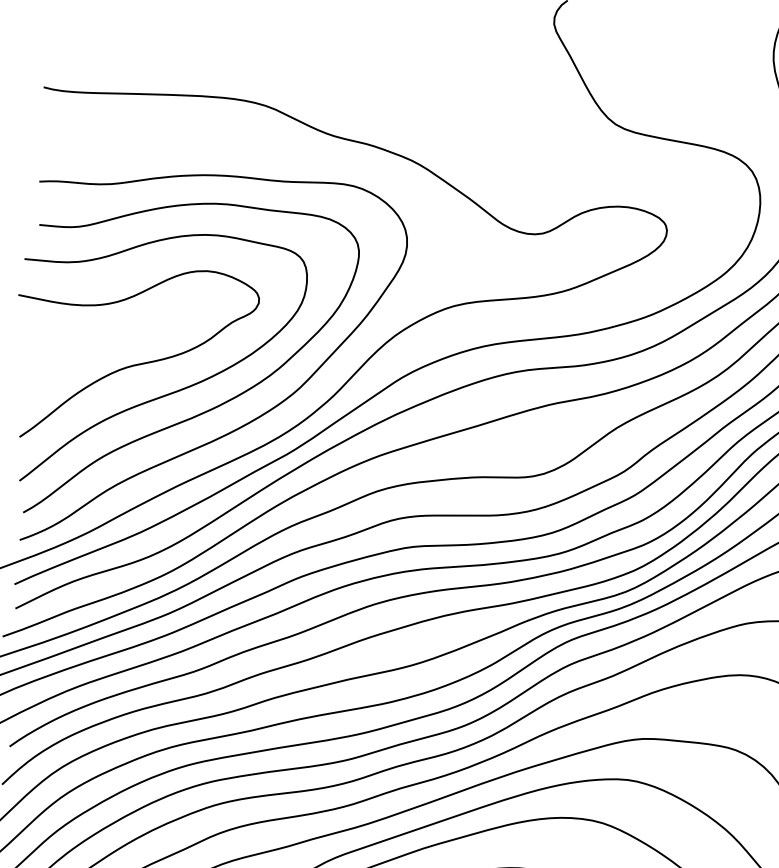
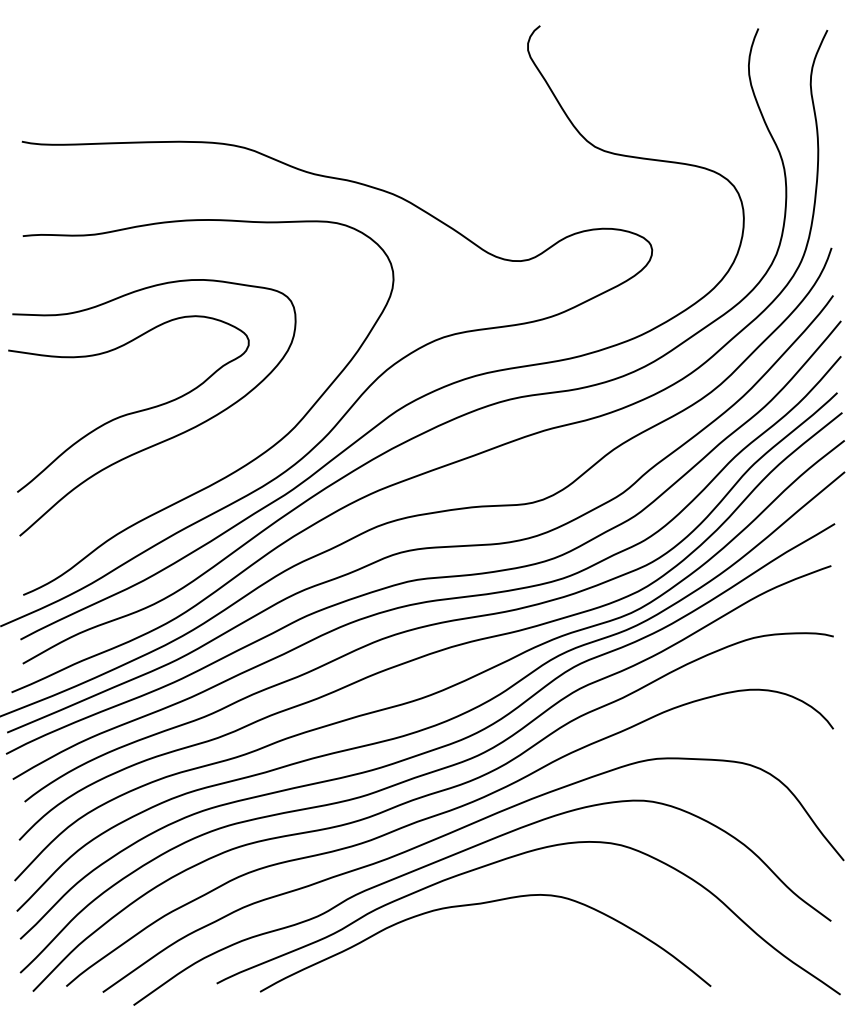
curve: (211, 407) -> (207, 452), removed

